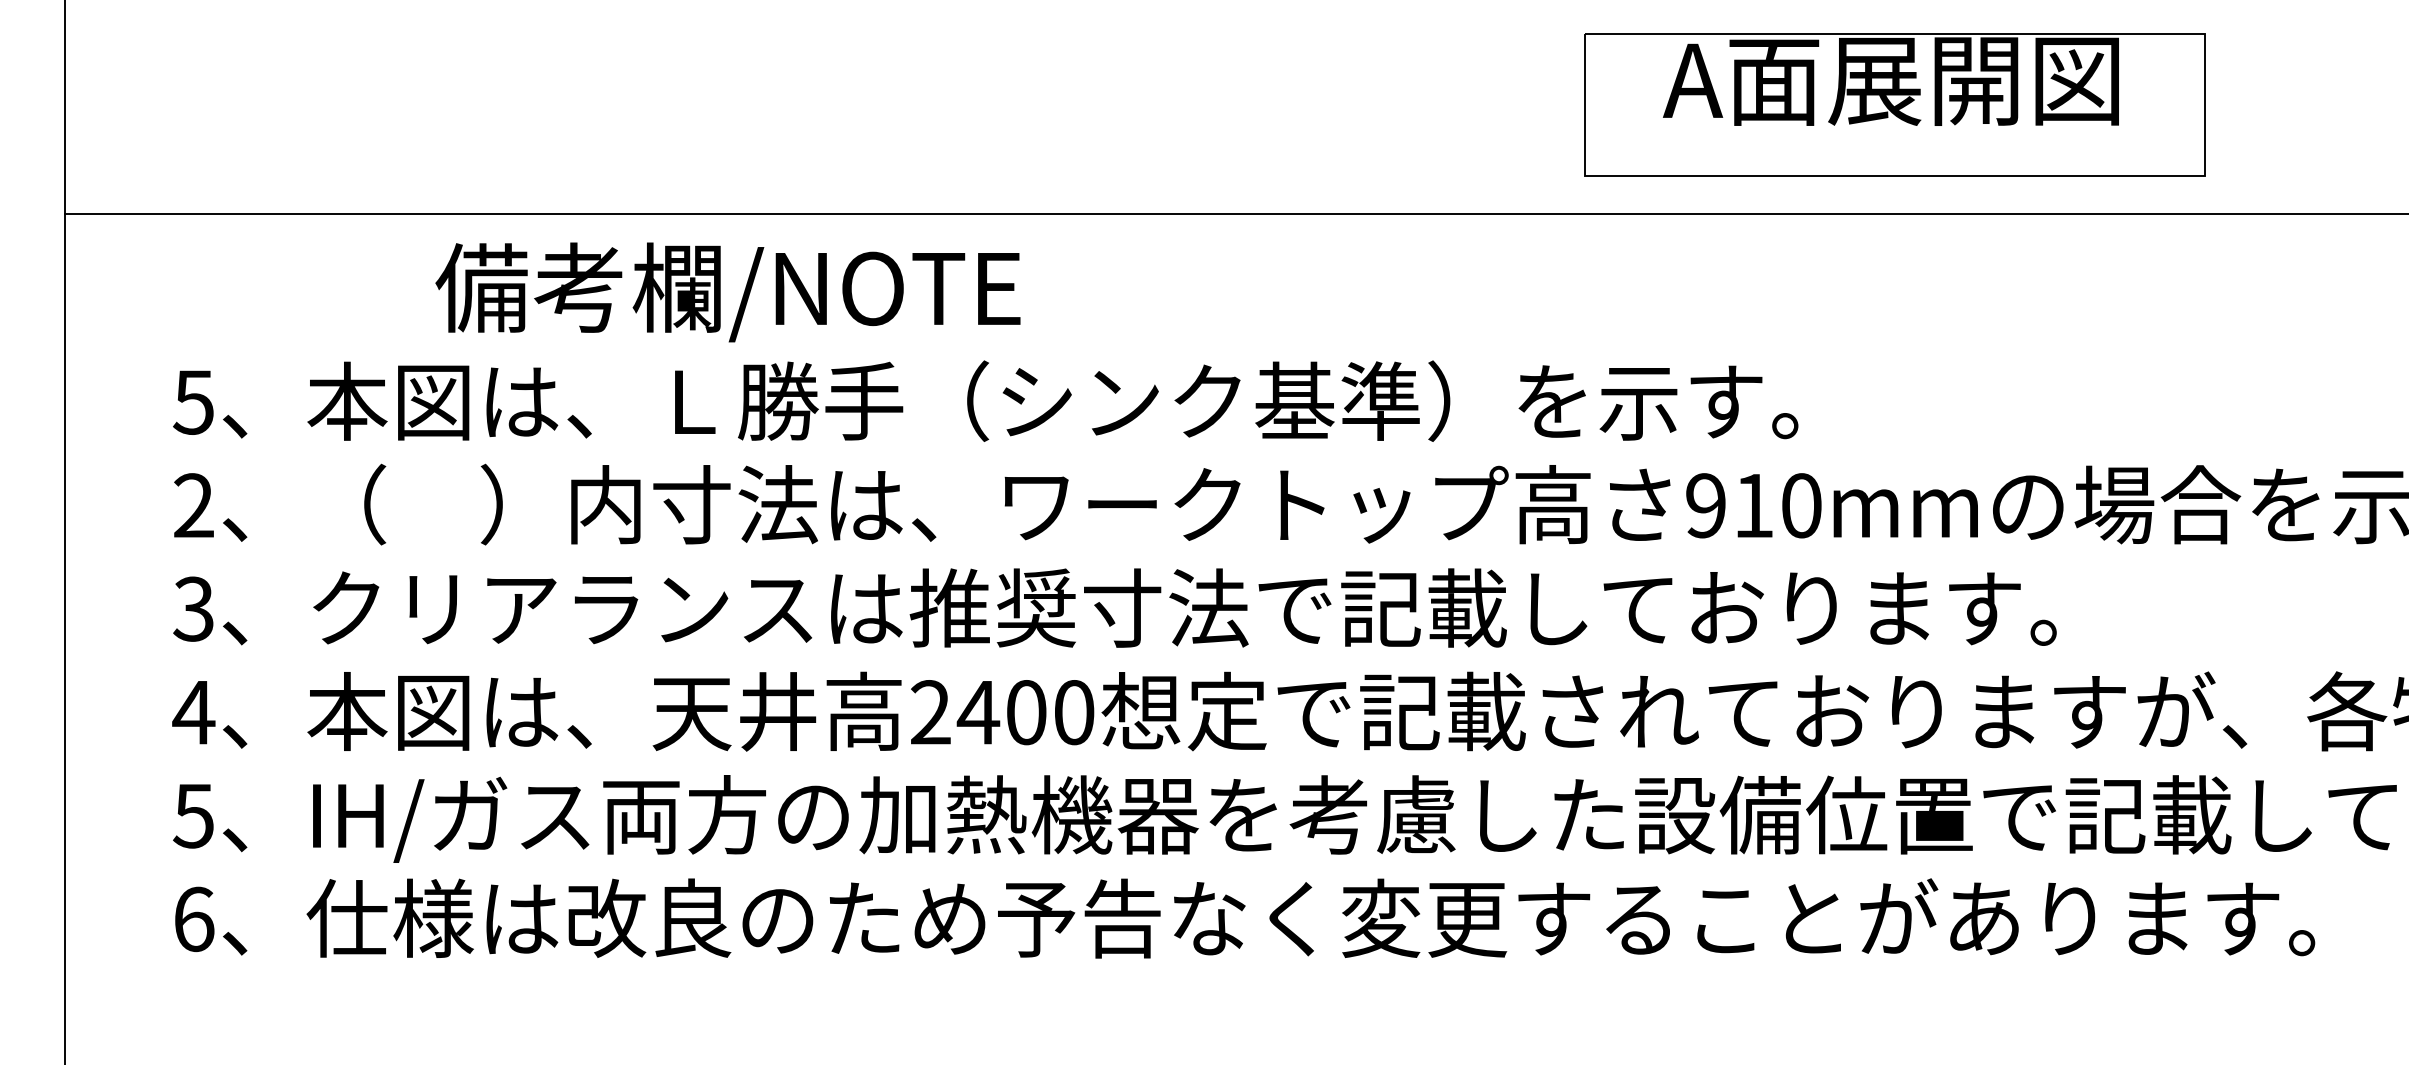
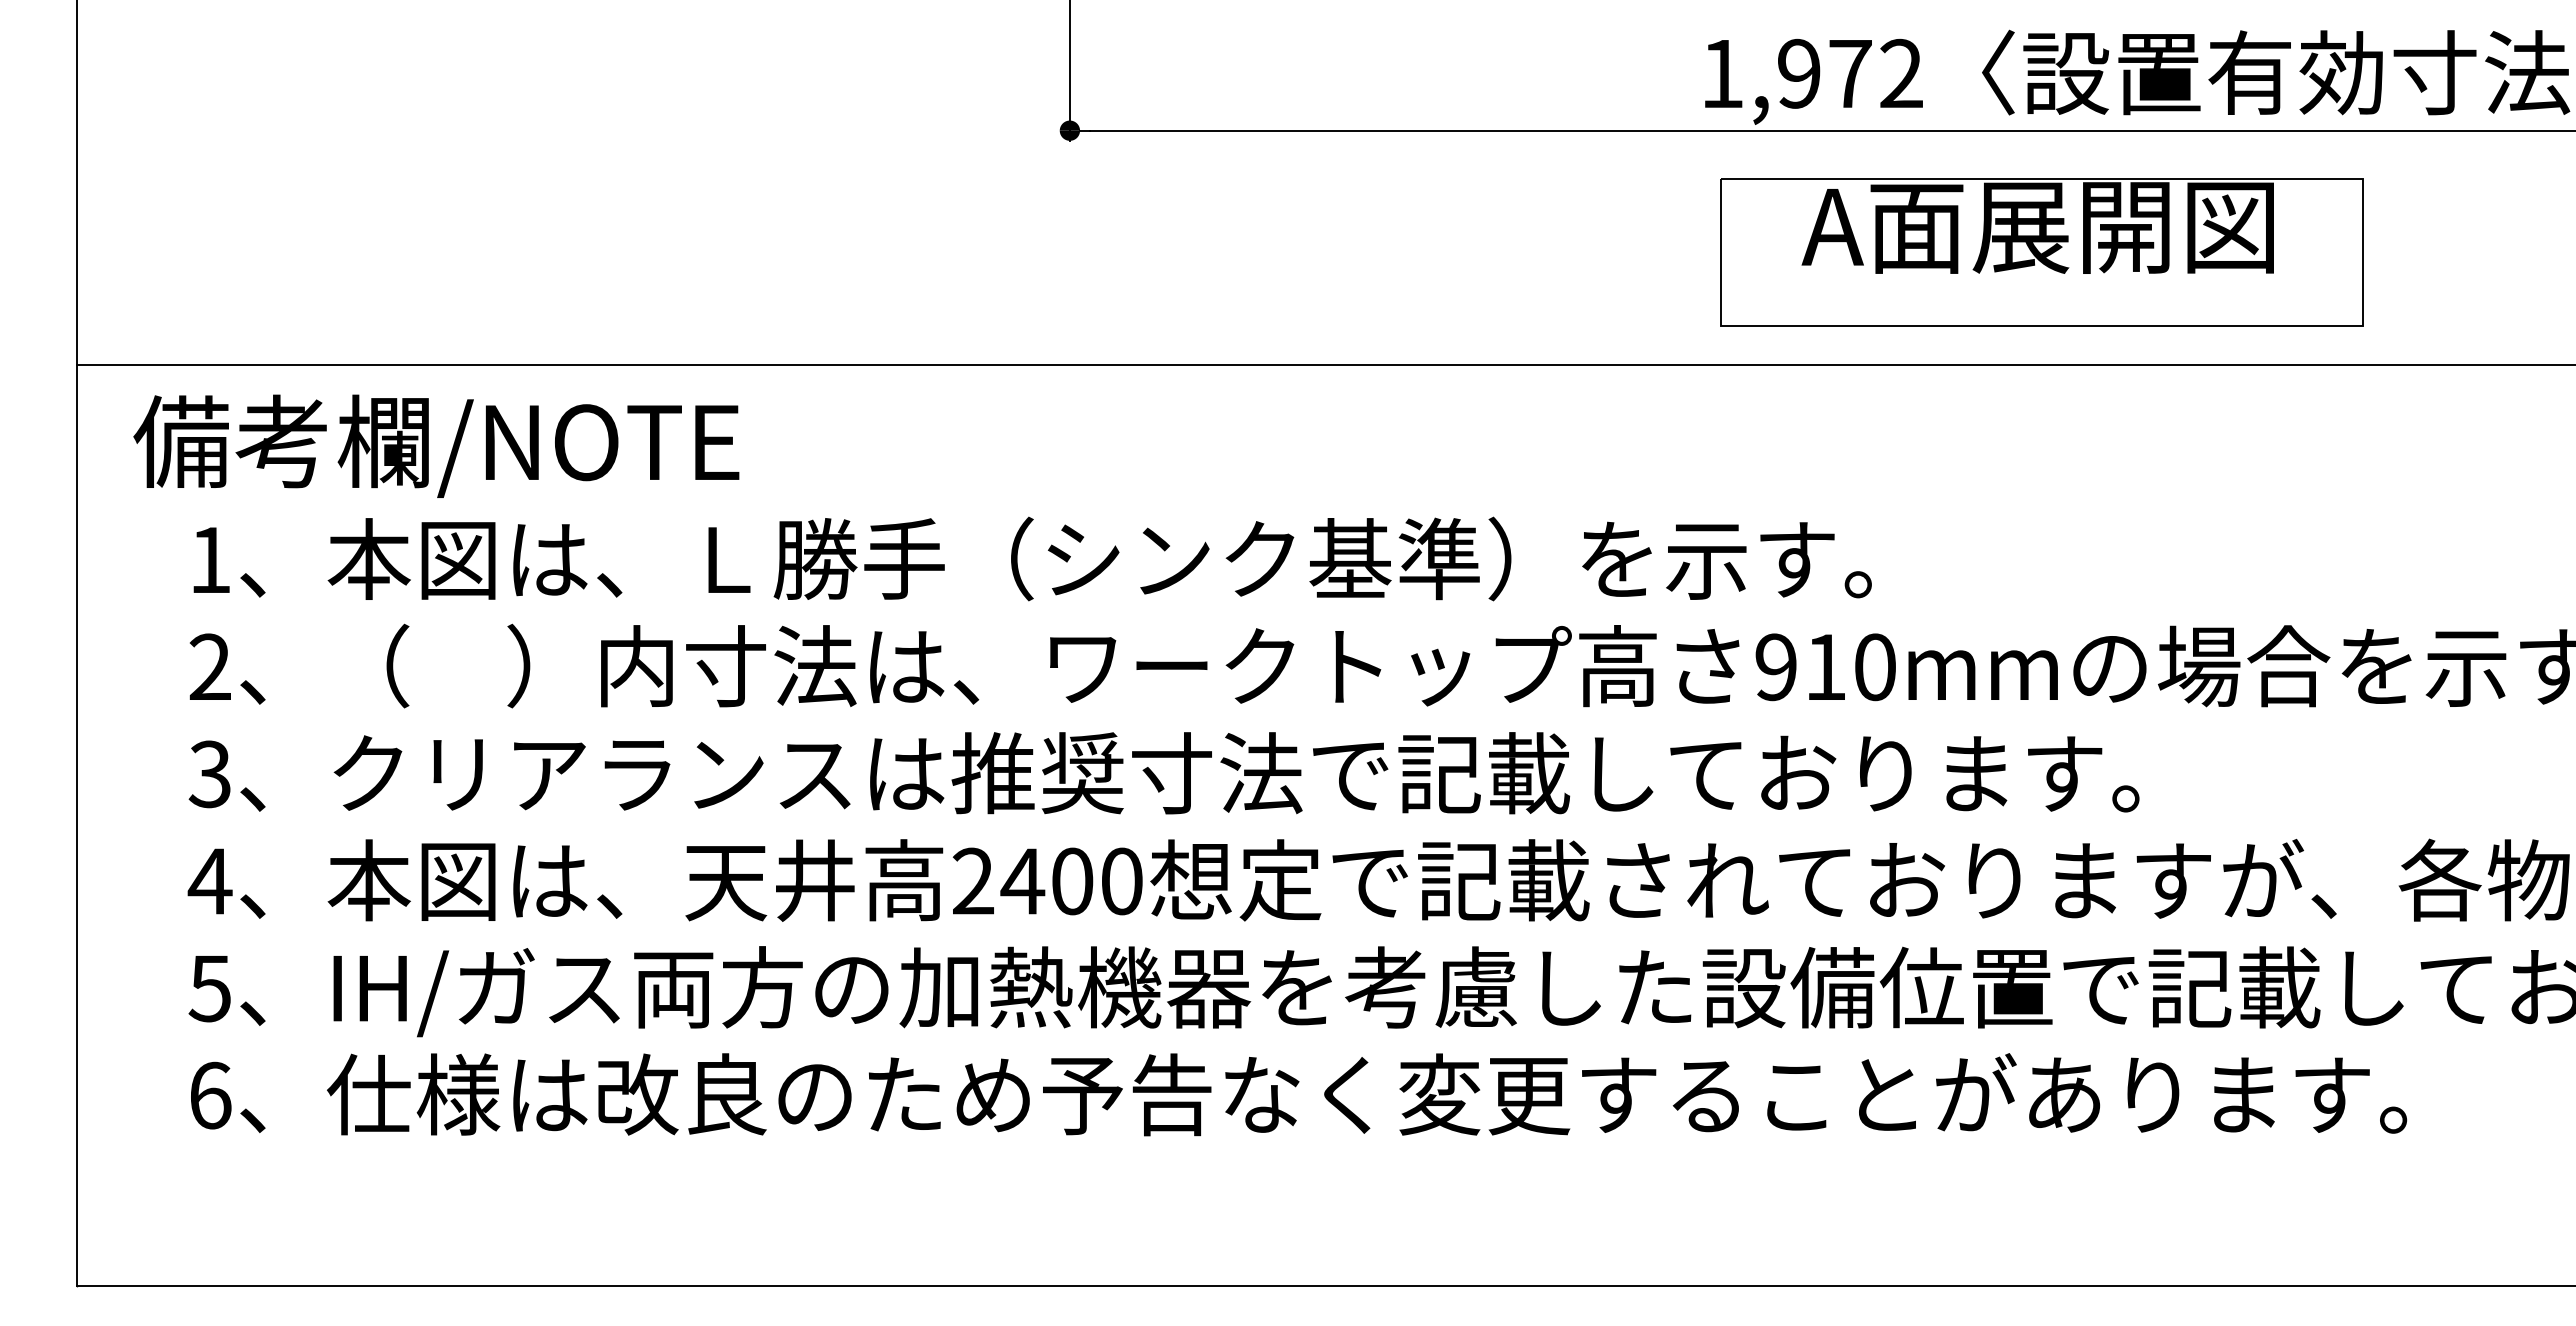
part: (1894, 105) -> (2041, 252), moved
text: (728, 291) -> (436, 445), moved
text: (193, 402) -> (209, 560), 5 -> 1

